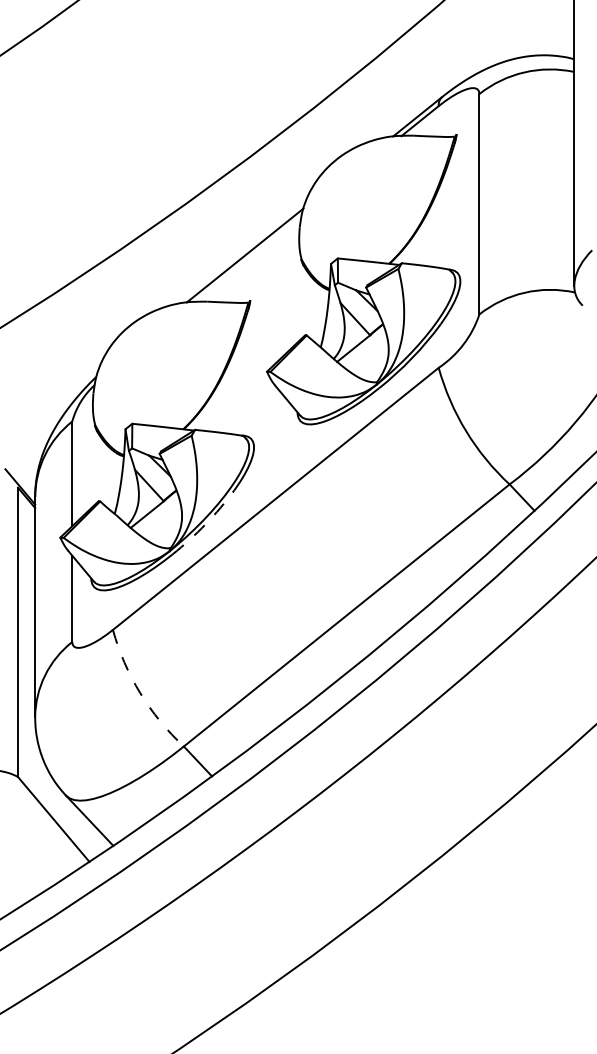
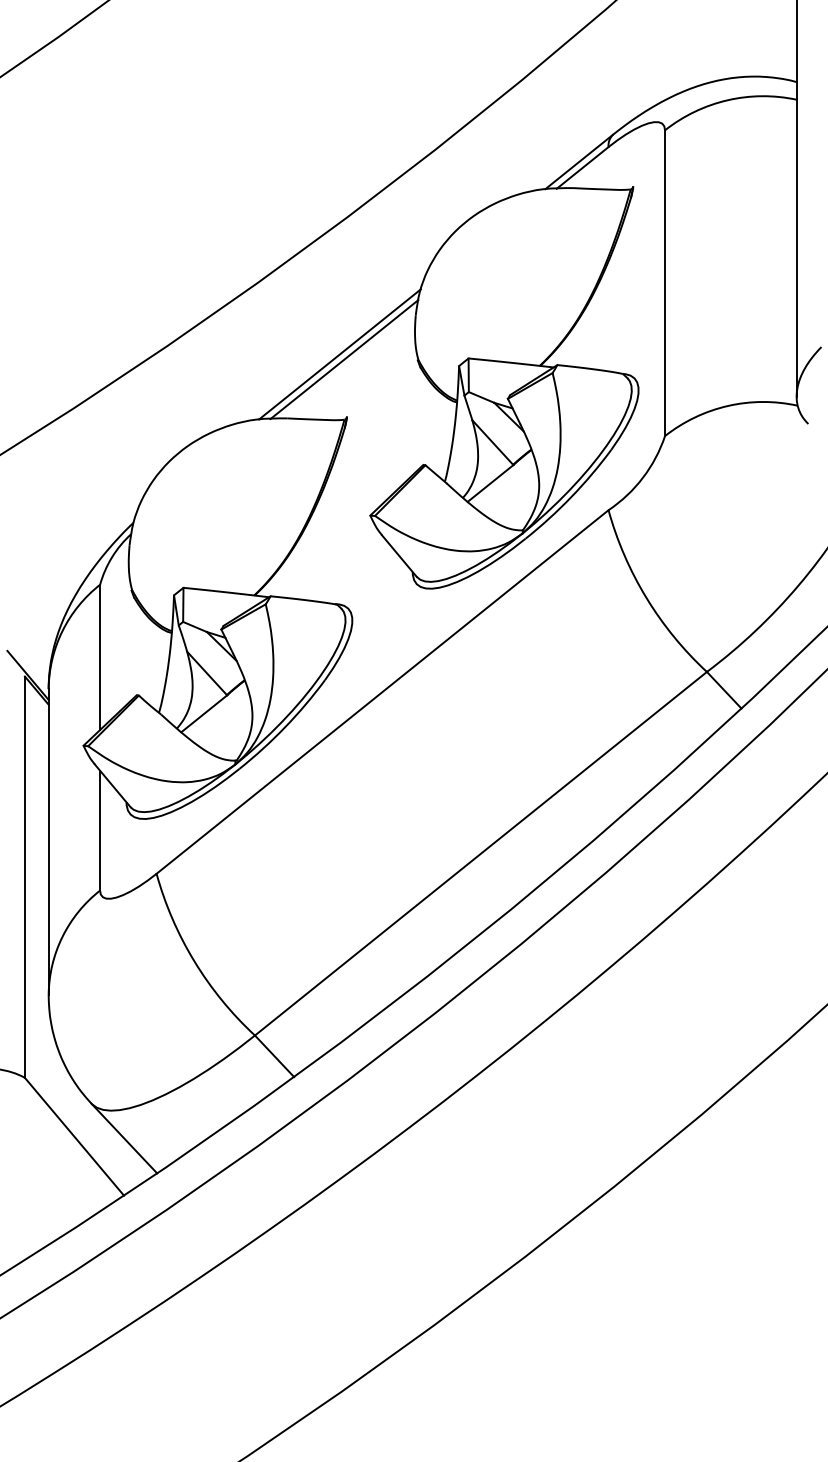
line: (248, 259) -> (344, 359), added
arc: (205, 524) -> (285, 727), dashed -> solid
arc: (140, 693) -> (194, 961), dashed -> solid

